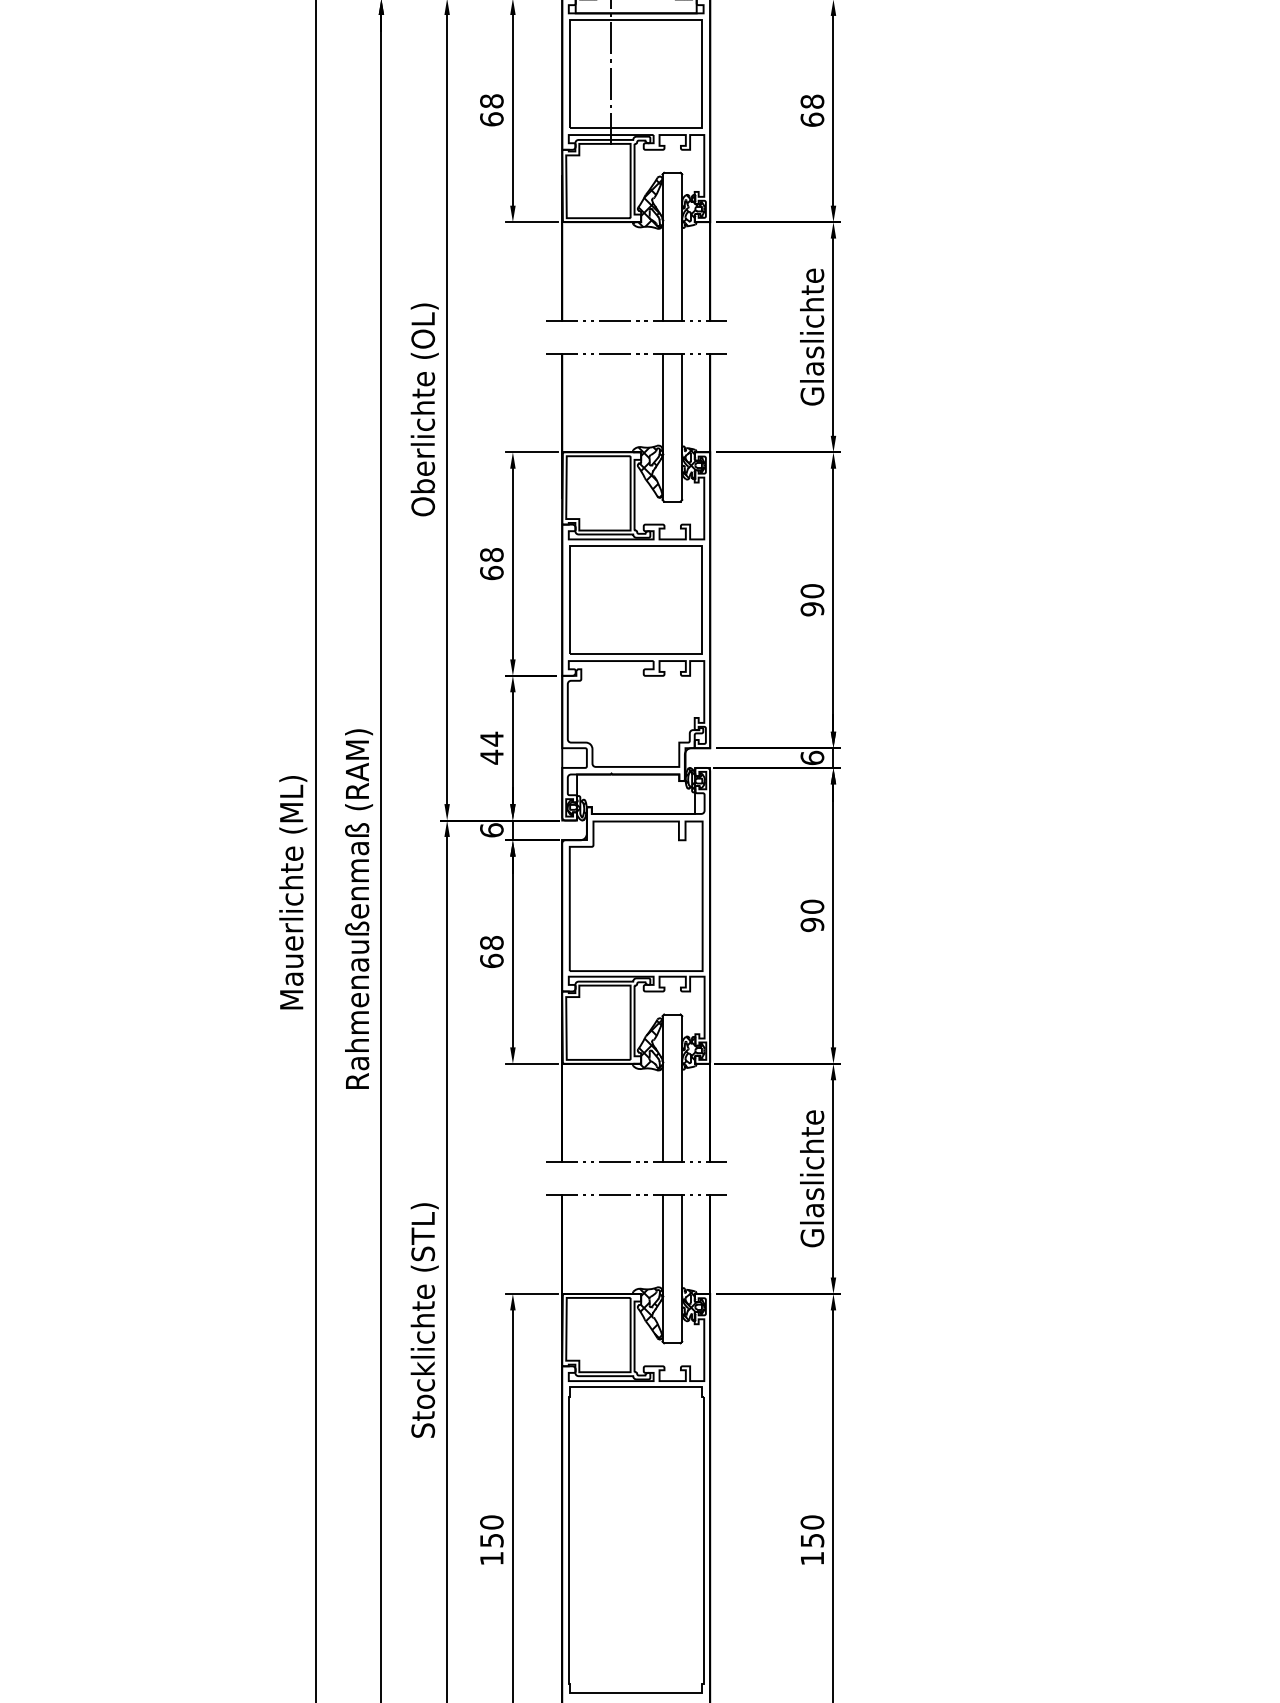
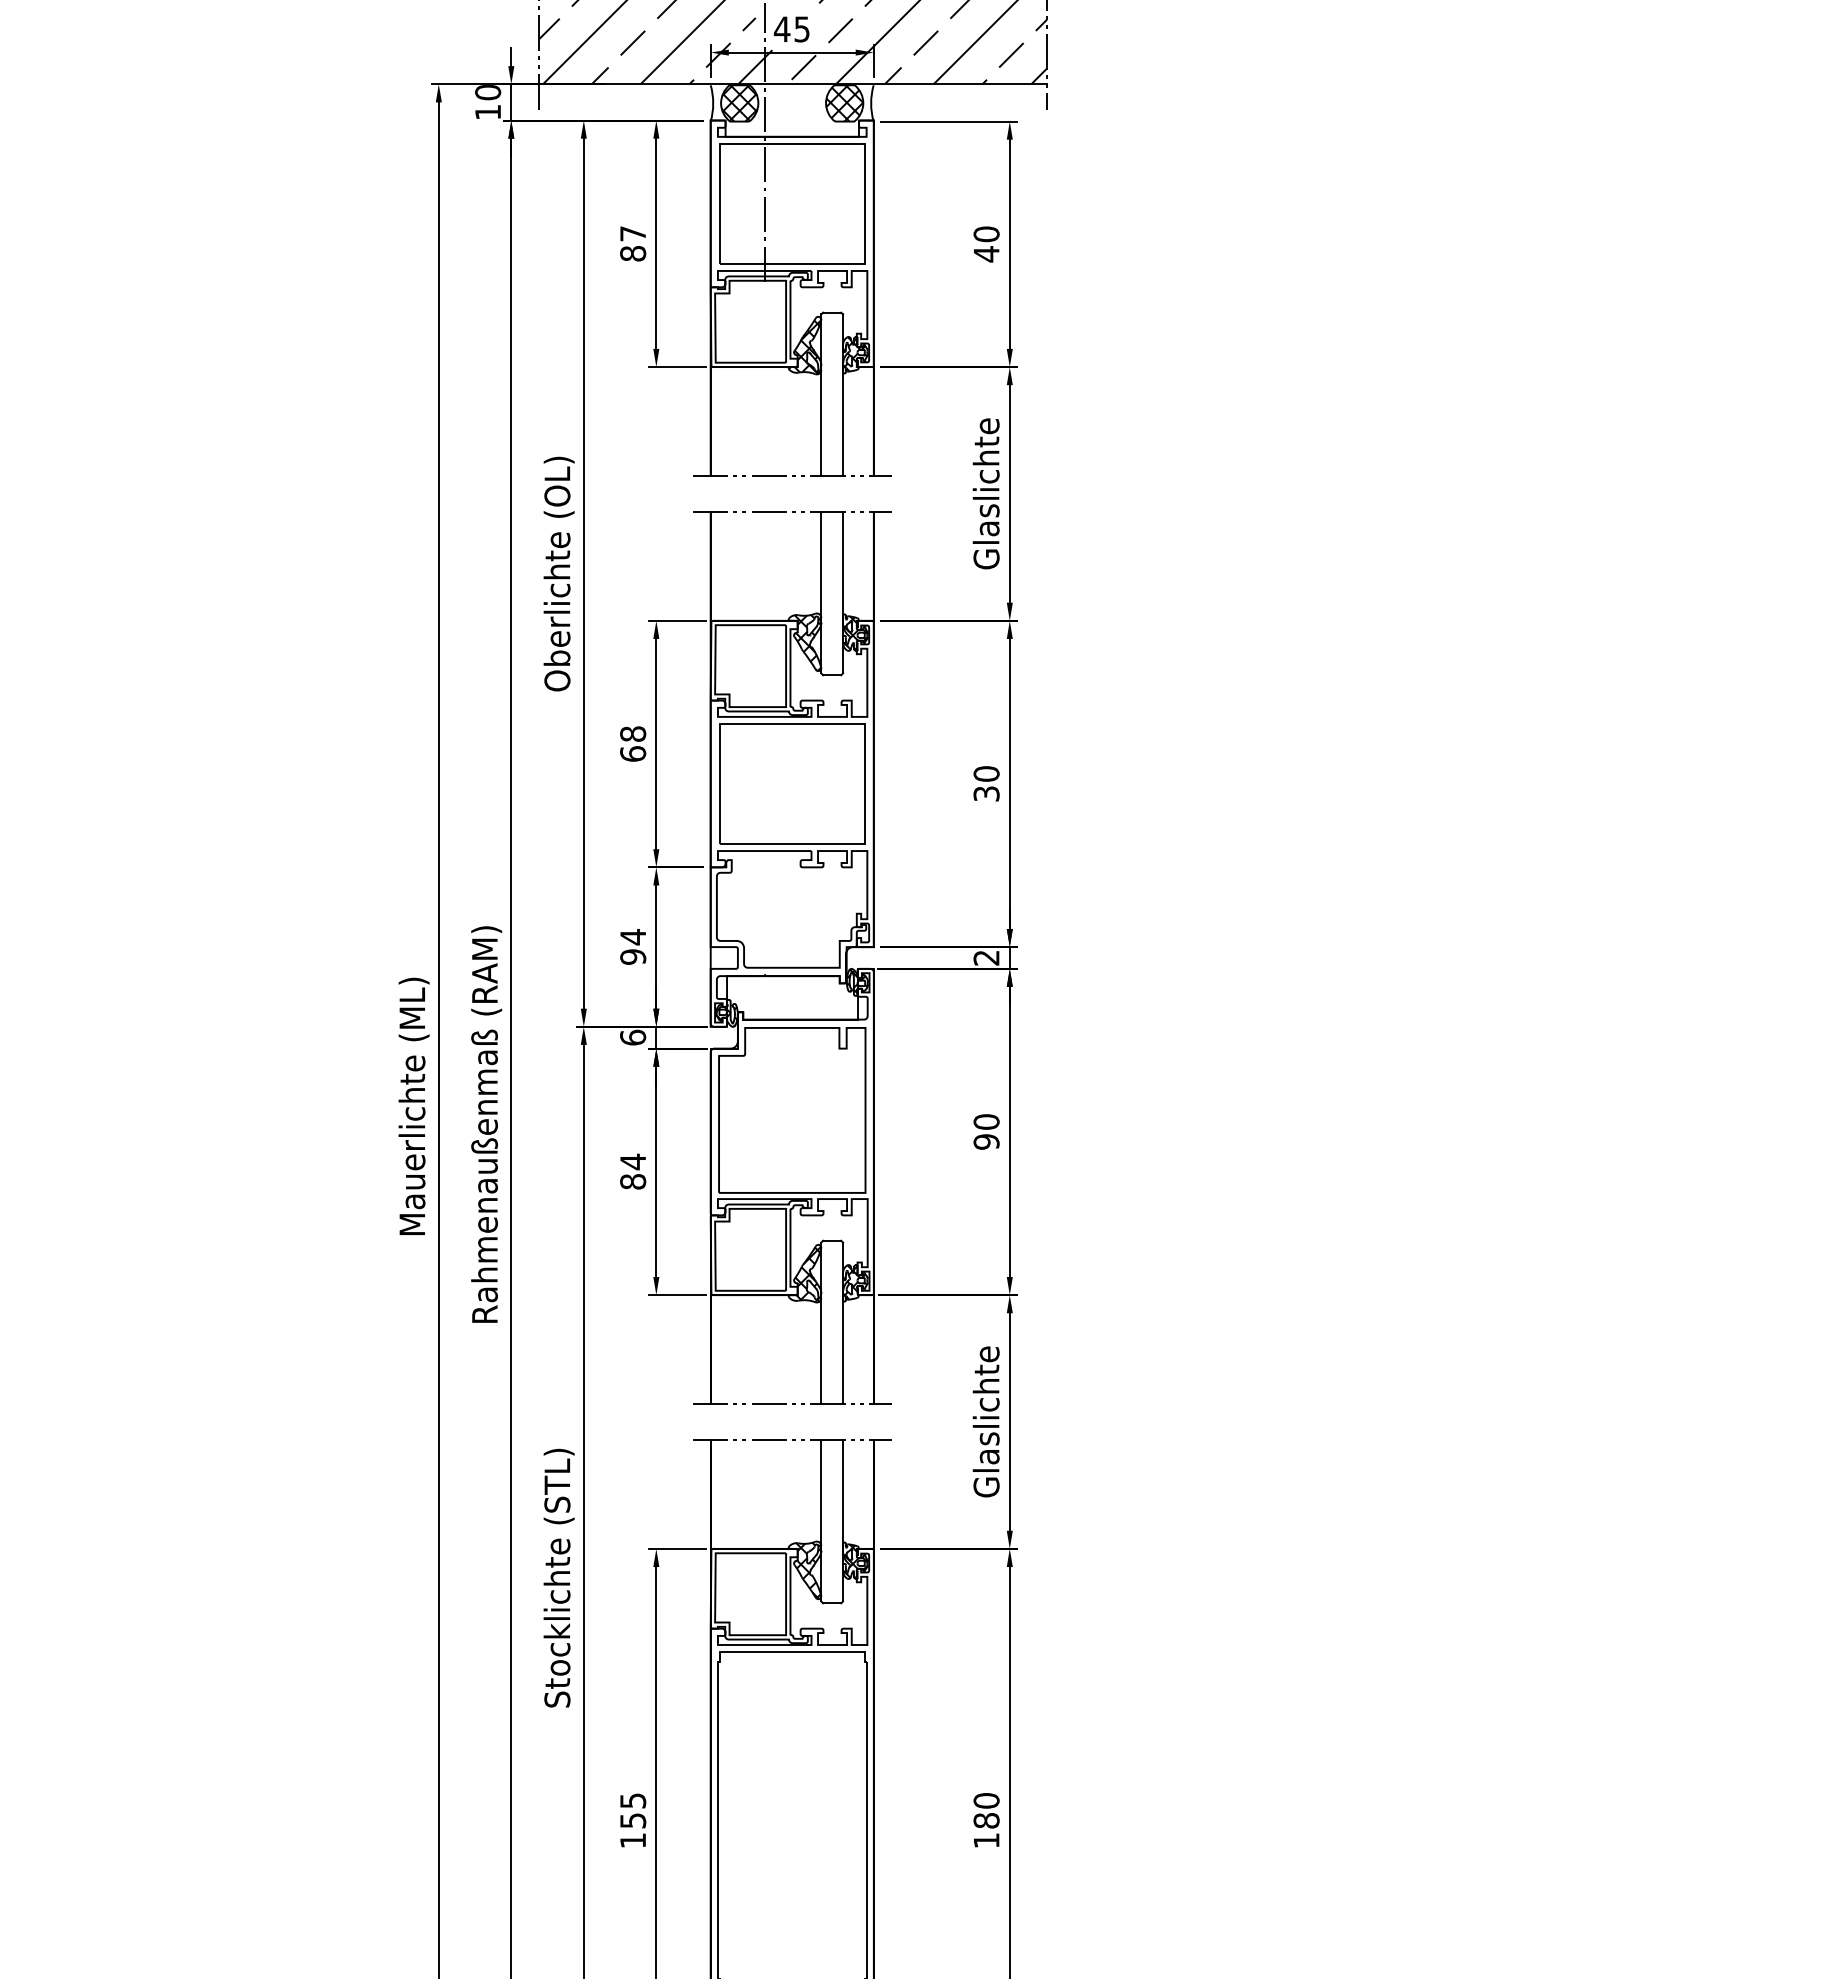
text: (492, 110) -> (633, 243), 68 -> 87
text: (812, 110) -> (986, 244), 68 -> 40
text: (812, 608) -> (986, 793), 90 -> 30
text: (492, 756) -> (633, 956), 44 -> 94
text: (812, 757) -> (986, 957), 6 -> 2
text: (492, 951) -> (633, 1171), 68 -> 84
text: (492, 1522) -> (633, 1800), 150 -> 155
text: (812, 1540) -> (986, 1820), 150 -> 180

